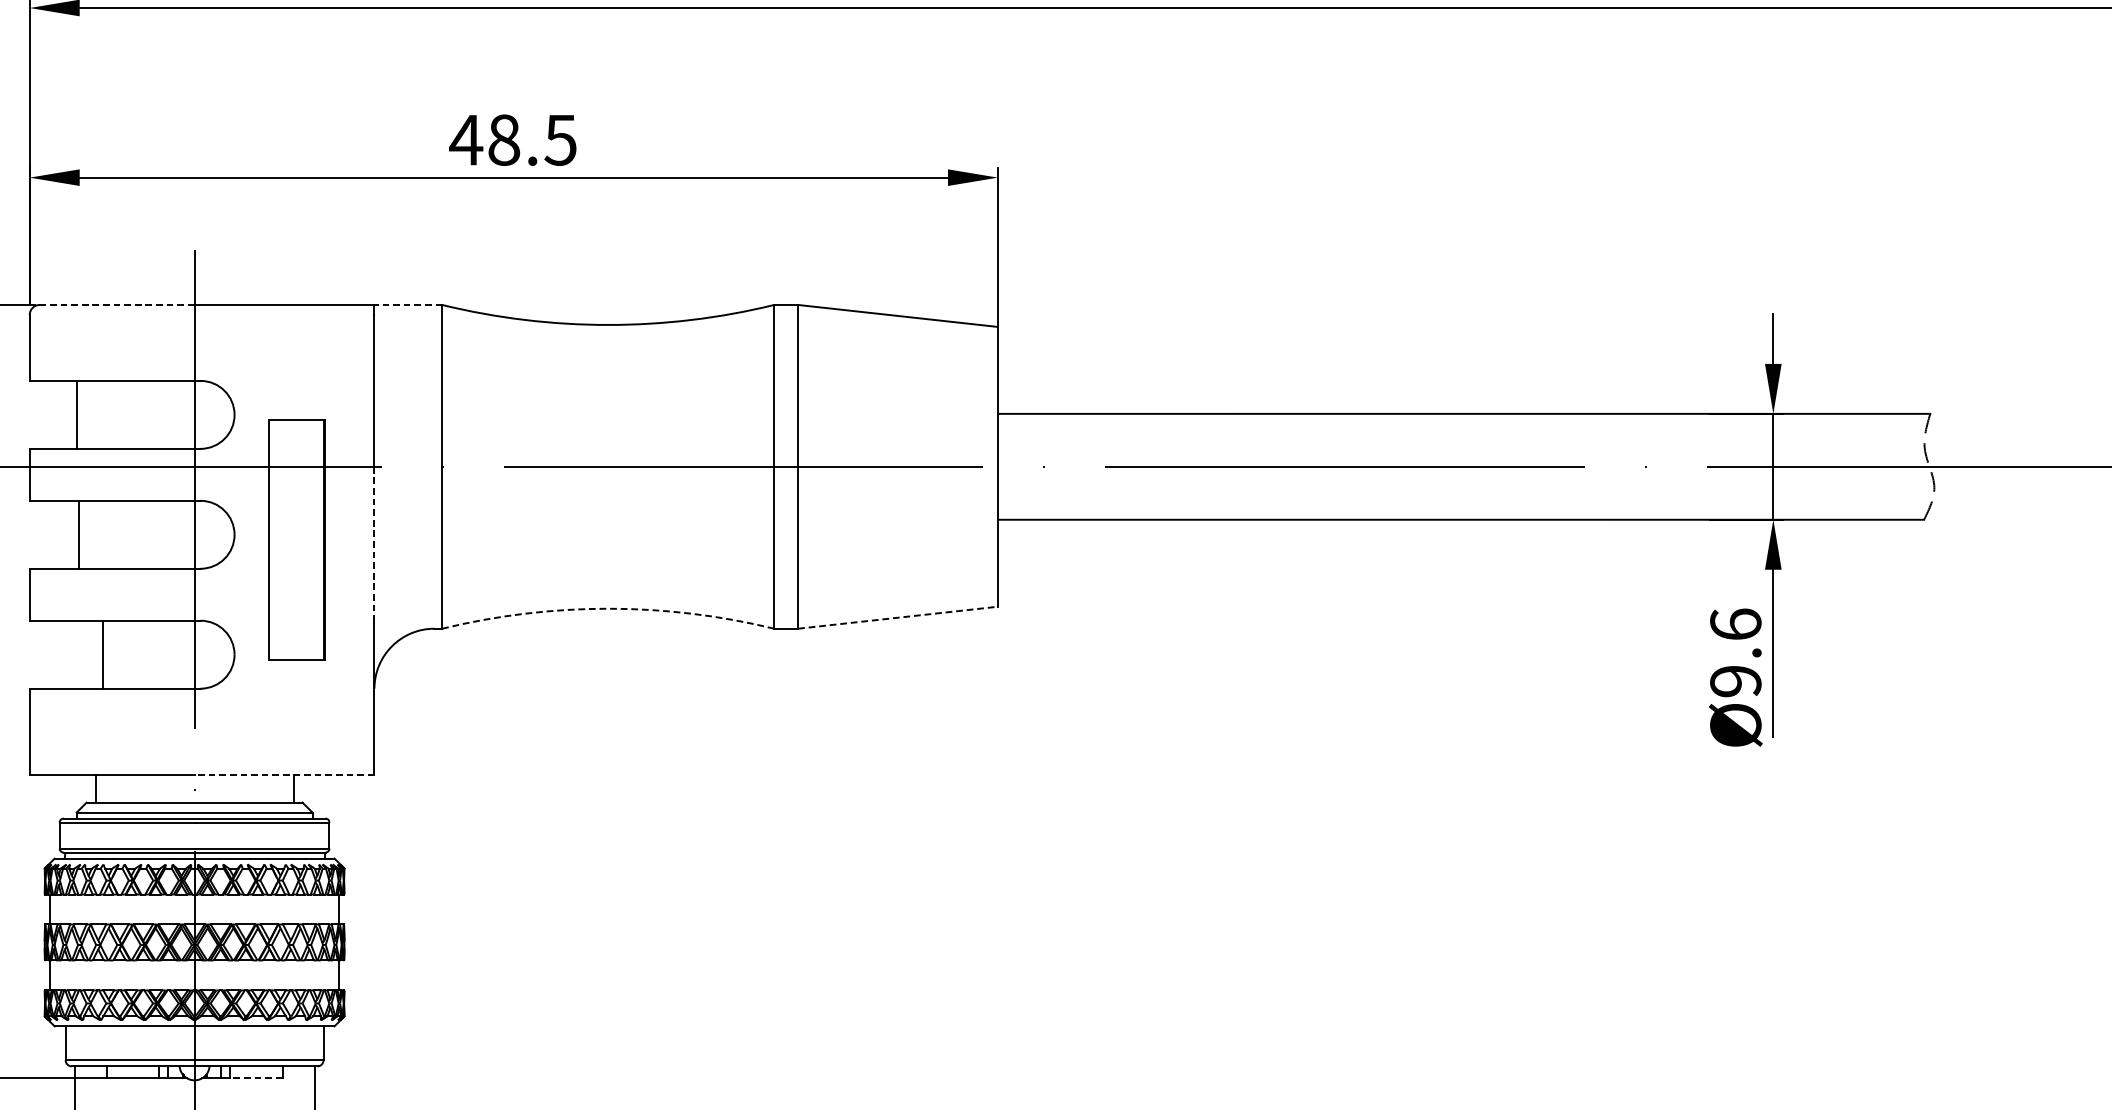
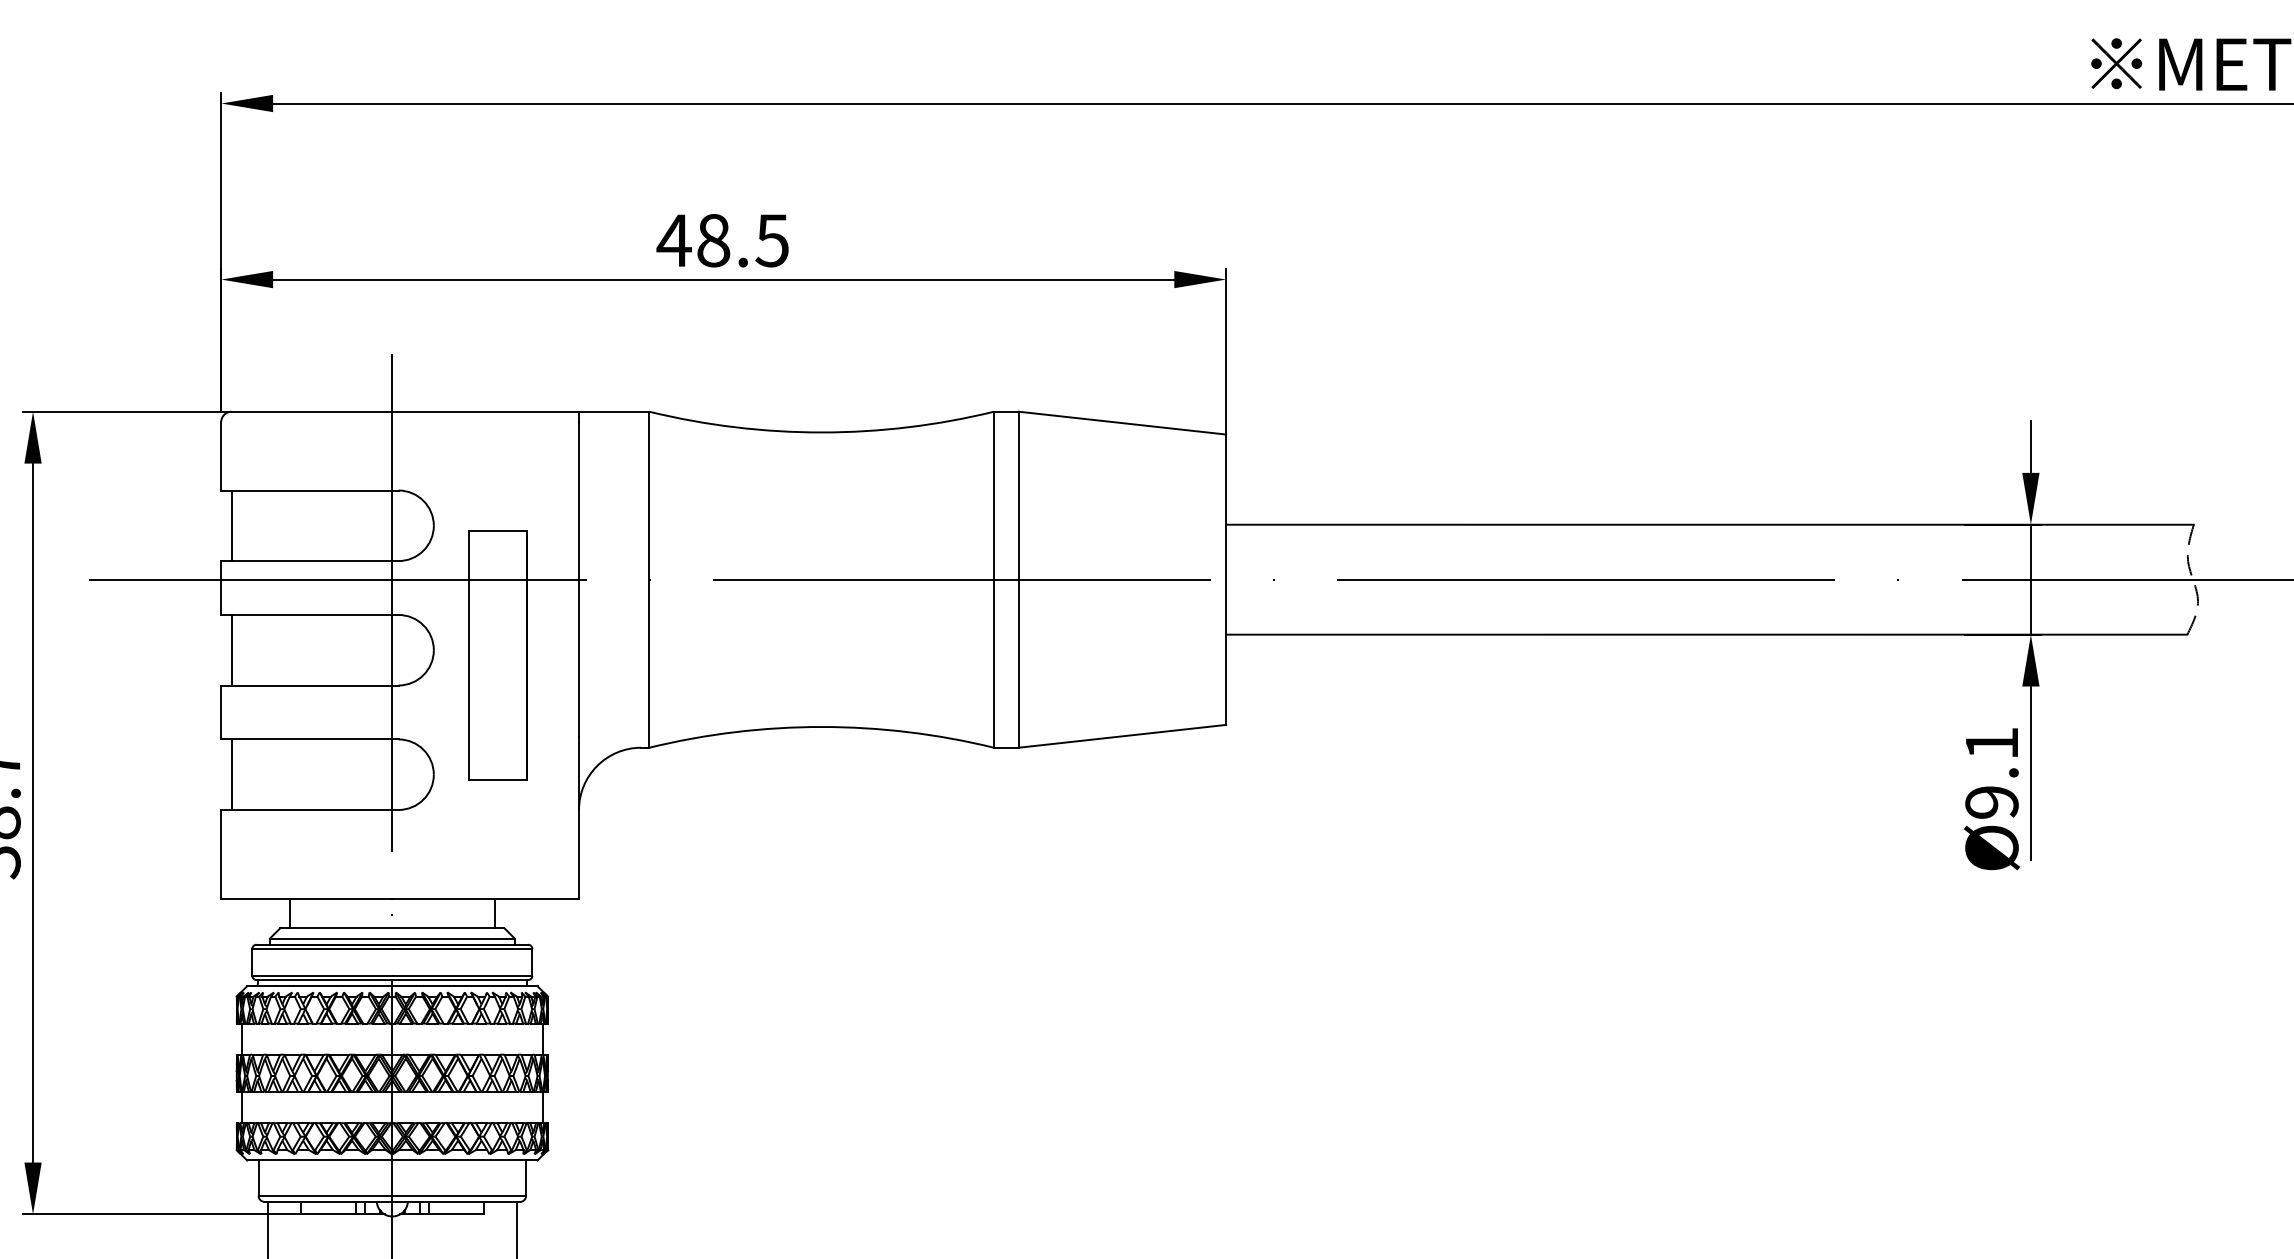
line: (111, 304) -> (306, 411), dashed -> solid
line: (407, 304) -> (613, 411), dashed -> solid
line: (77, 414) -> (231, 525), moved
line: (79, 534) -> (231, 649), moved
line: (374, 542) -> (579, 658), dashed -> solid
arc: (608, 608) -> (821, 726), dashed -> solid
line: (898, 617) -> (1122, 736), dashed -> solid
text: (1735, 623) -> (1991, 742), Ø9.6 -> Ø9.1
line: (103, 654) -> (231, 774), moved
line: (284, 774) -> (485, 899), dashed -> solid
line: (255, 1078) -> (455, 1214), dashed -> solid

